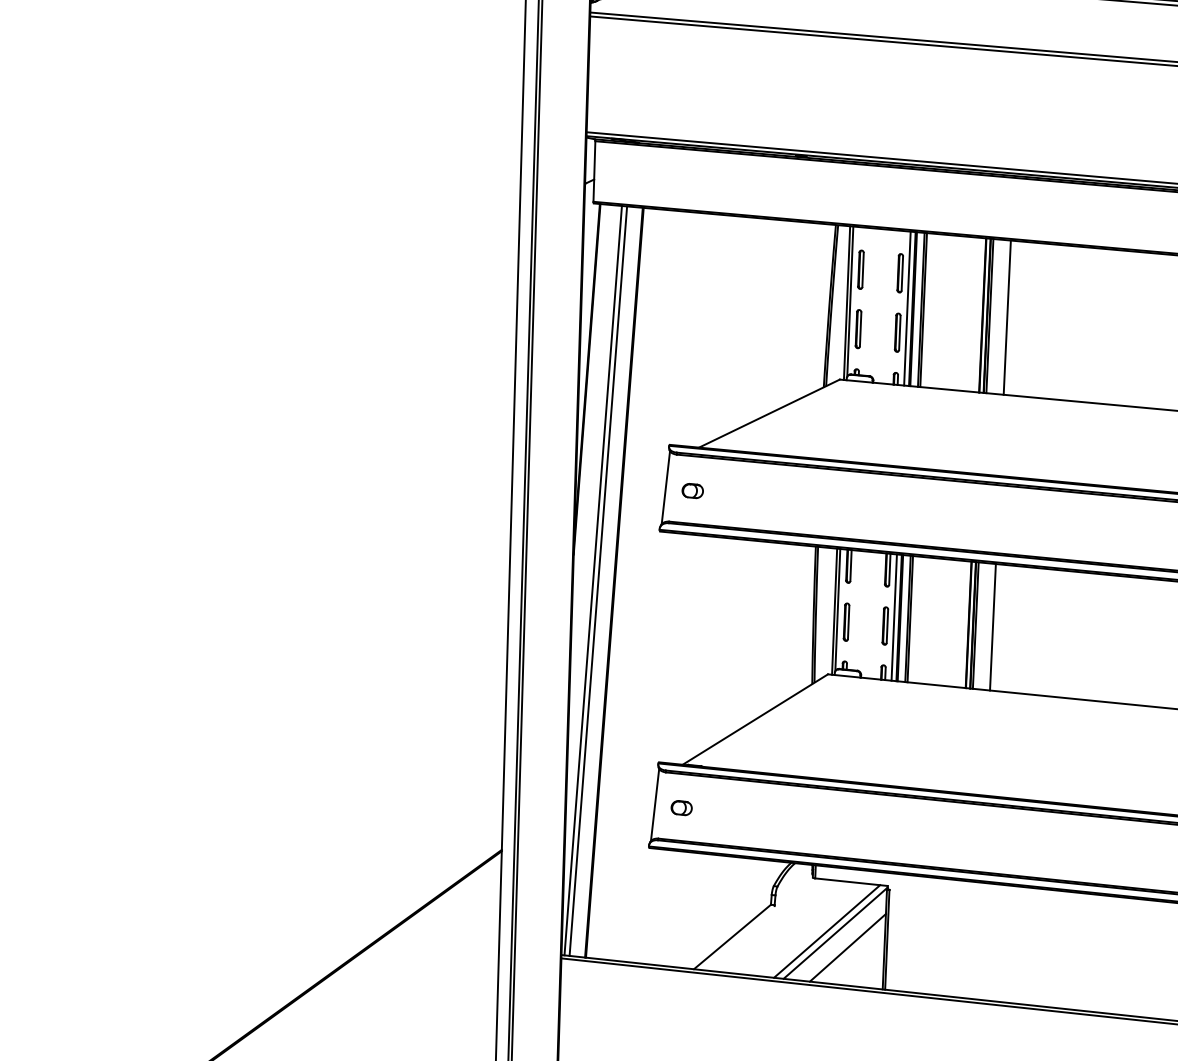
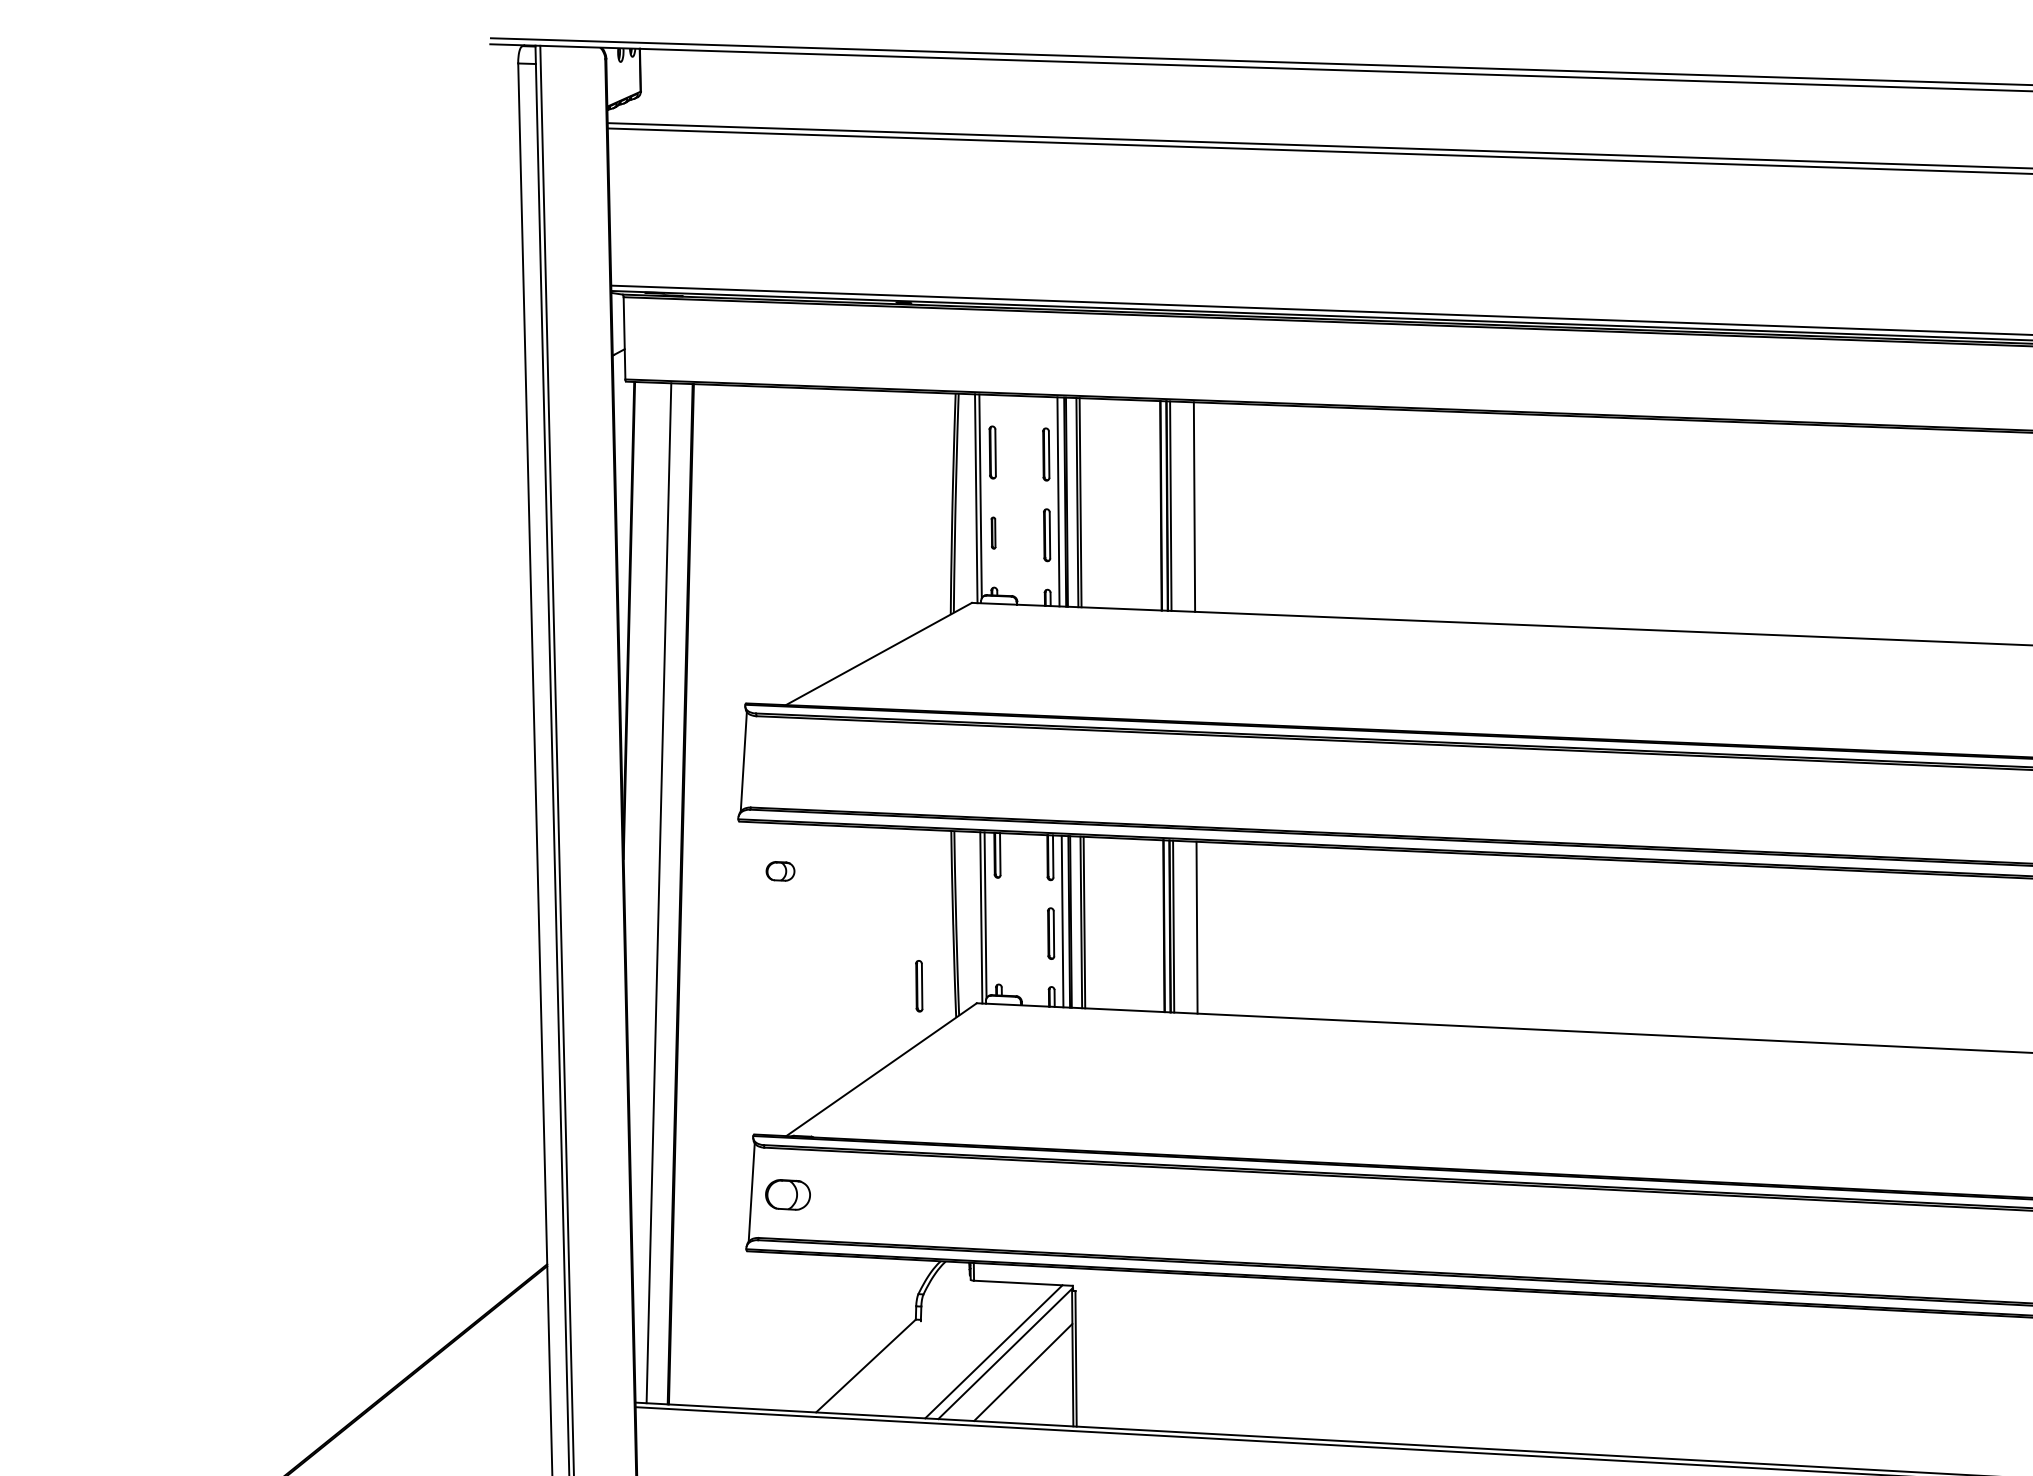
part: (858, 328) -> (993, 532), size x0.6
part: (692, 491) -> (780, 871), moved
line: (592, 580) -> (651, 892), removed
part: (846, 622) -> (919, 986), moved
part: (681, 807) -> (787, 1194), size x1.6

